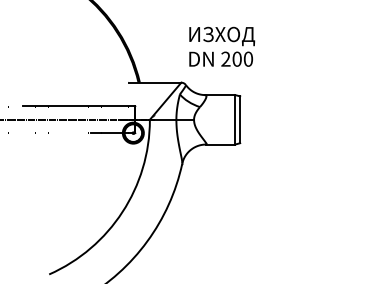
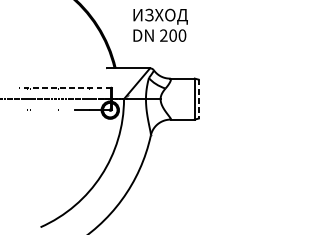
text: (222, 46) -> (160, 25), moved
line: (78, 106) -> (64, 88), solid -> dashed
line: (240, 120) -> (199, 99), solid -> dashed

